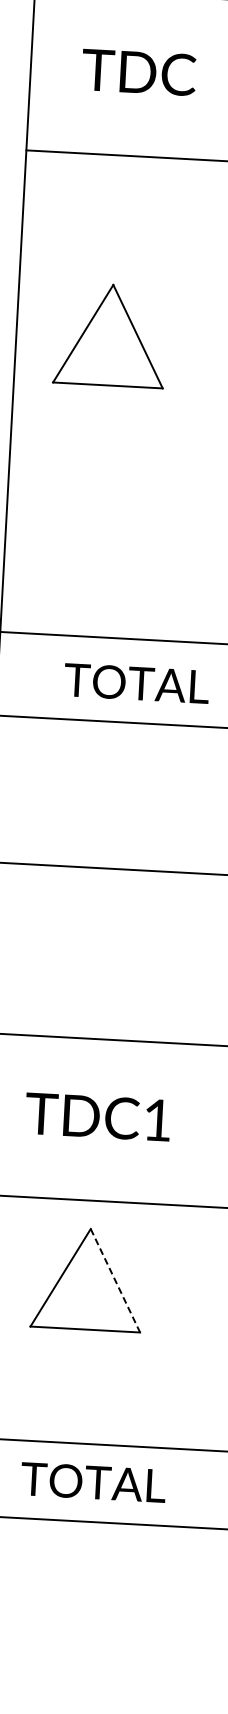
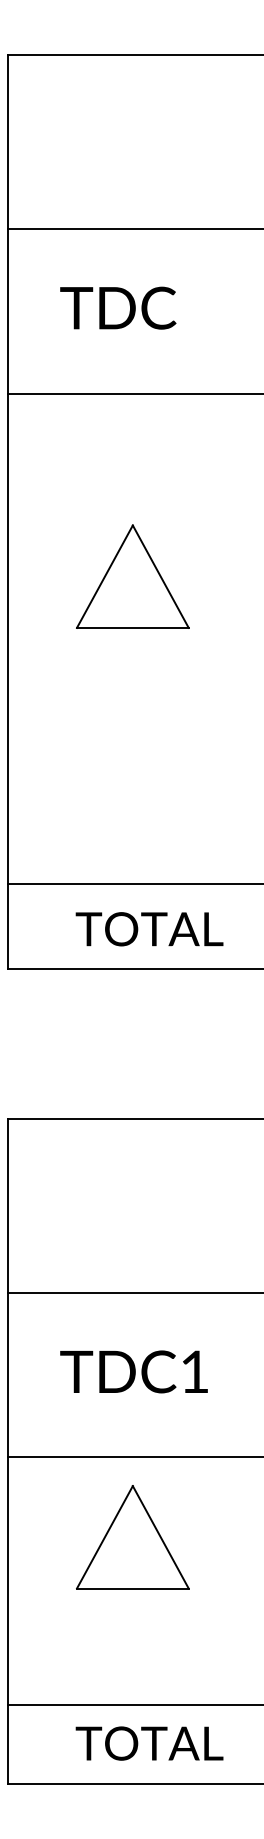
part: (110, 334) -> (132, 576), moved
line: (116, 1280) -> (161, 1537), dashed -> solid

